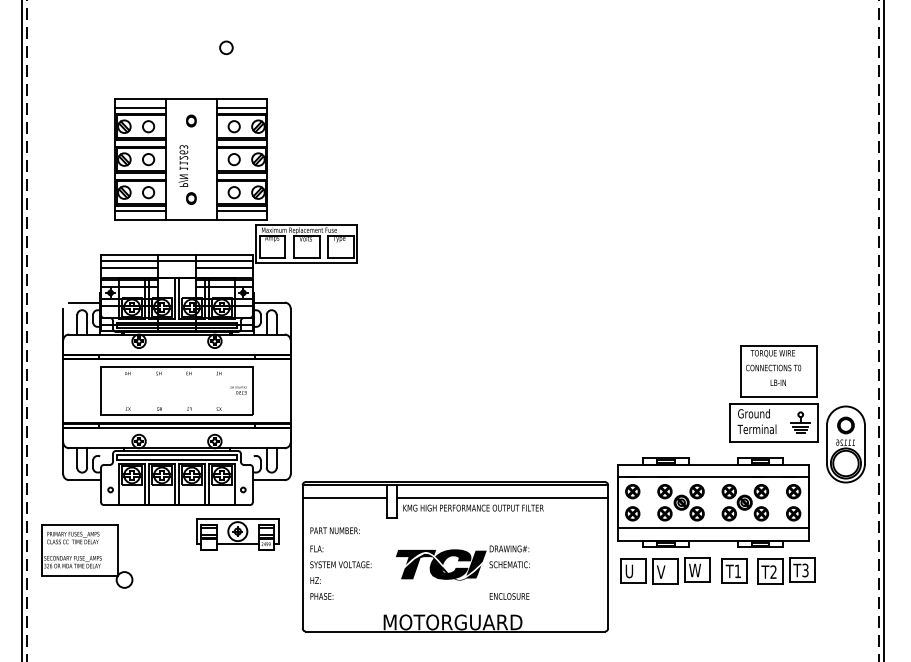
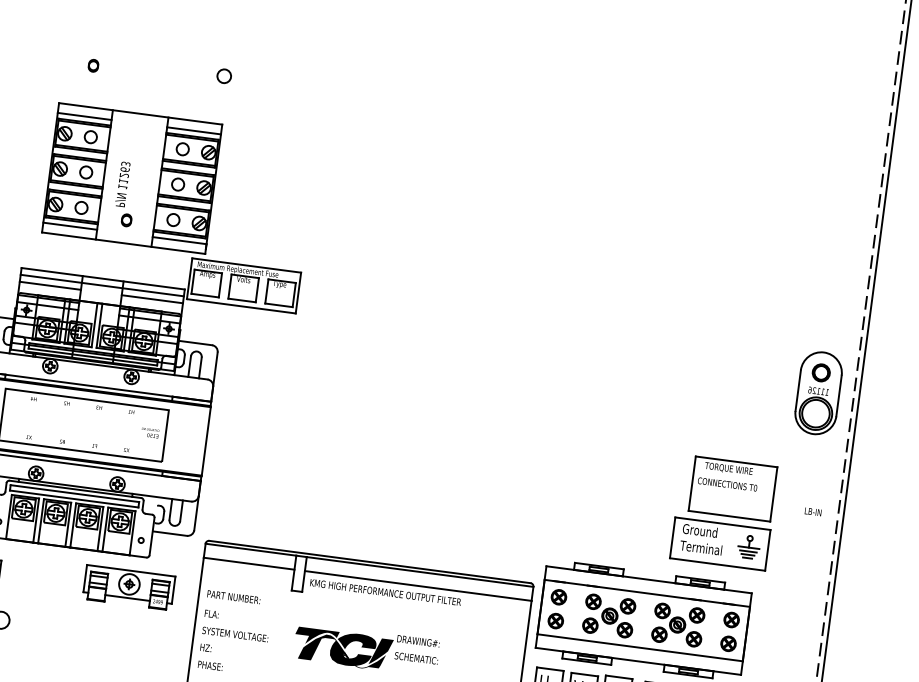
circle: (226, 47) -> (224, 75), moved
part: (191, 120) -> (93, 65), moved
text: (777, 382) -> (812, 511), moved
part: (845, 444) -> (818, 393), moved

